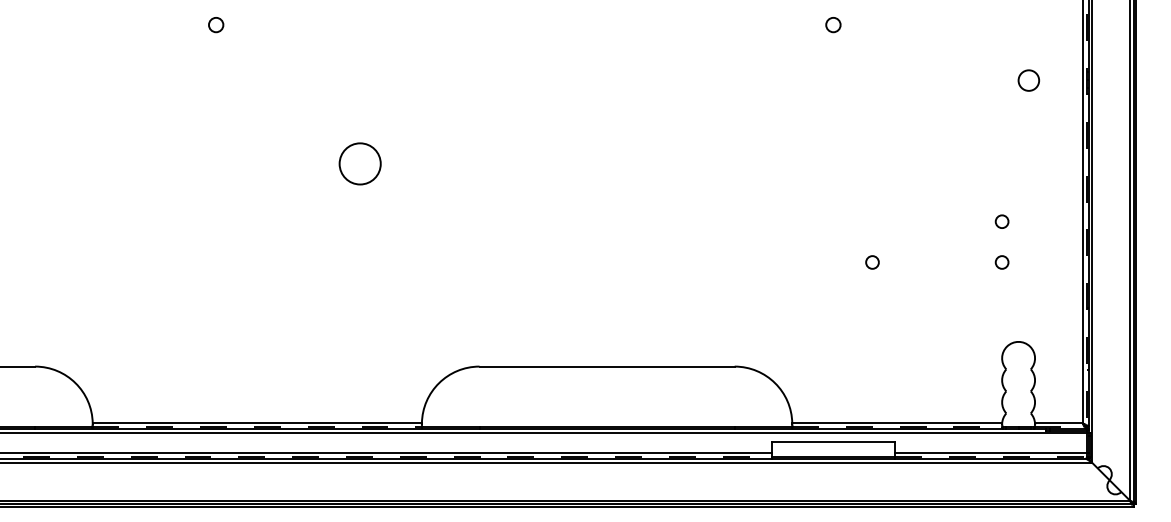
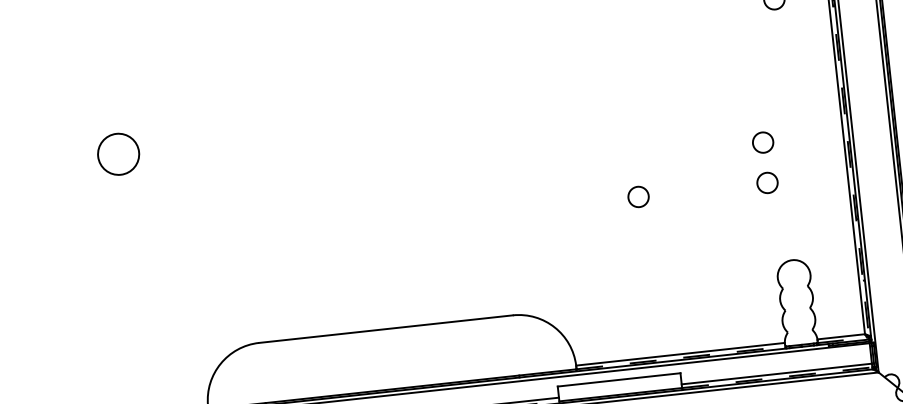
circle: (1001, 221) -> (762, 142), size x1.6
circle: (872, 262) -> (638, 196), size x1.6
circle: (1001, 262) -> (766, 183), size x1.6

